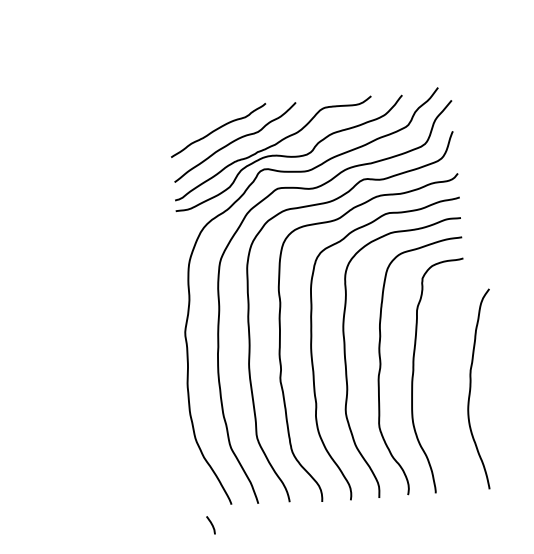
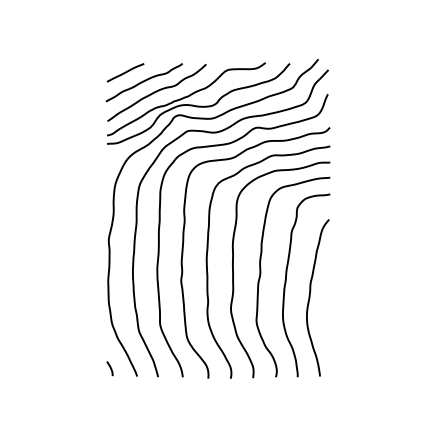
line: (193, 118) -> (125, 72), added
curve: (471, 389) -> (310, 297), moved
curve: (210, 523) -> (109, 367), moved

